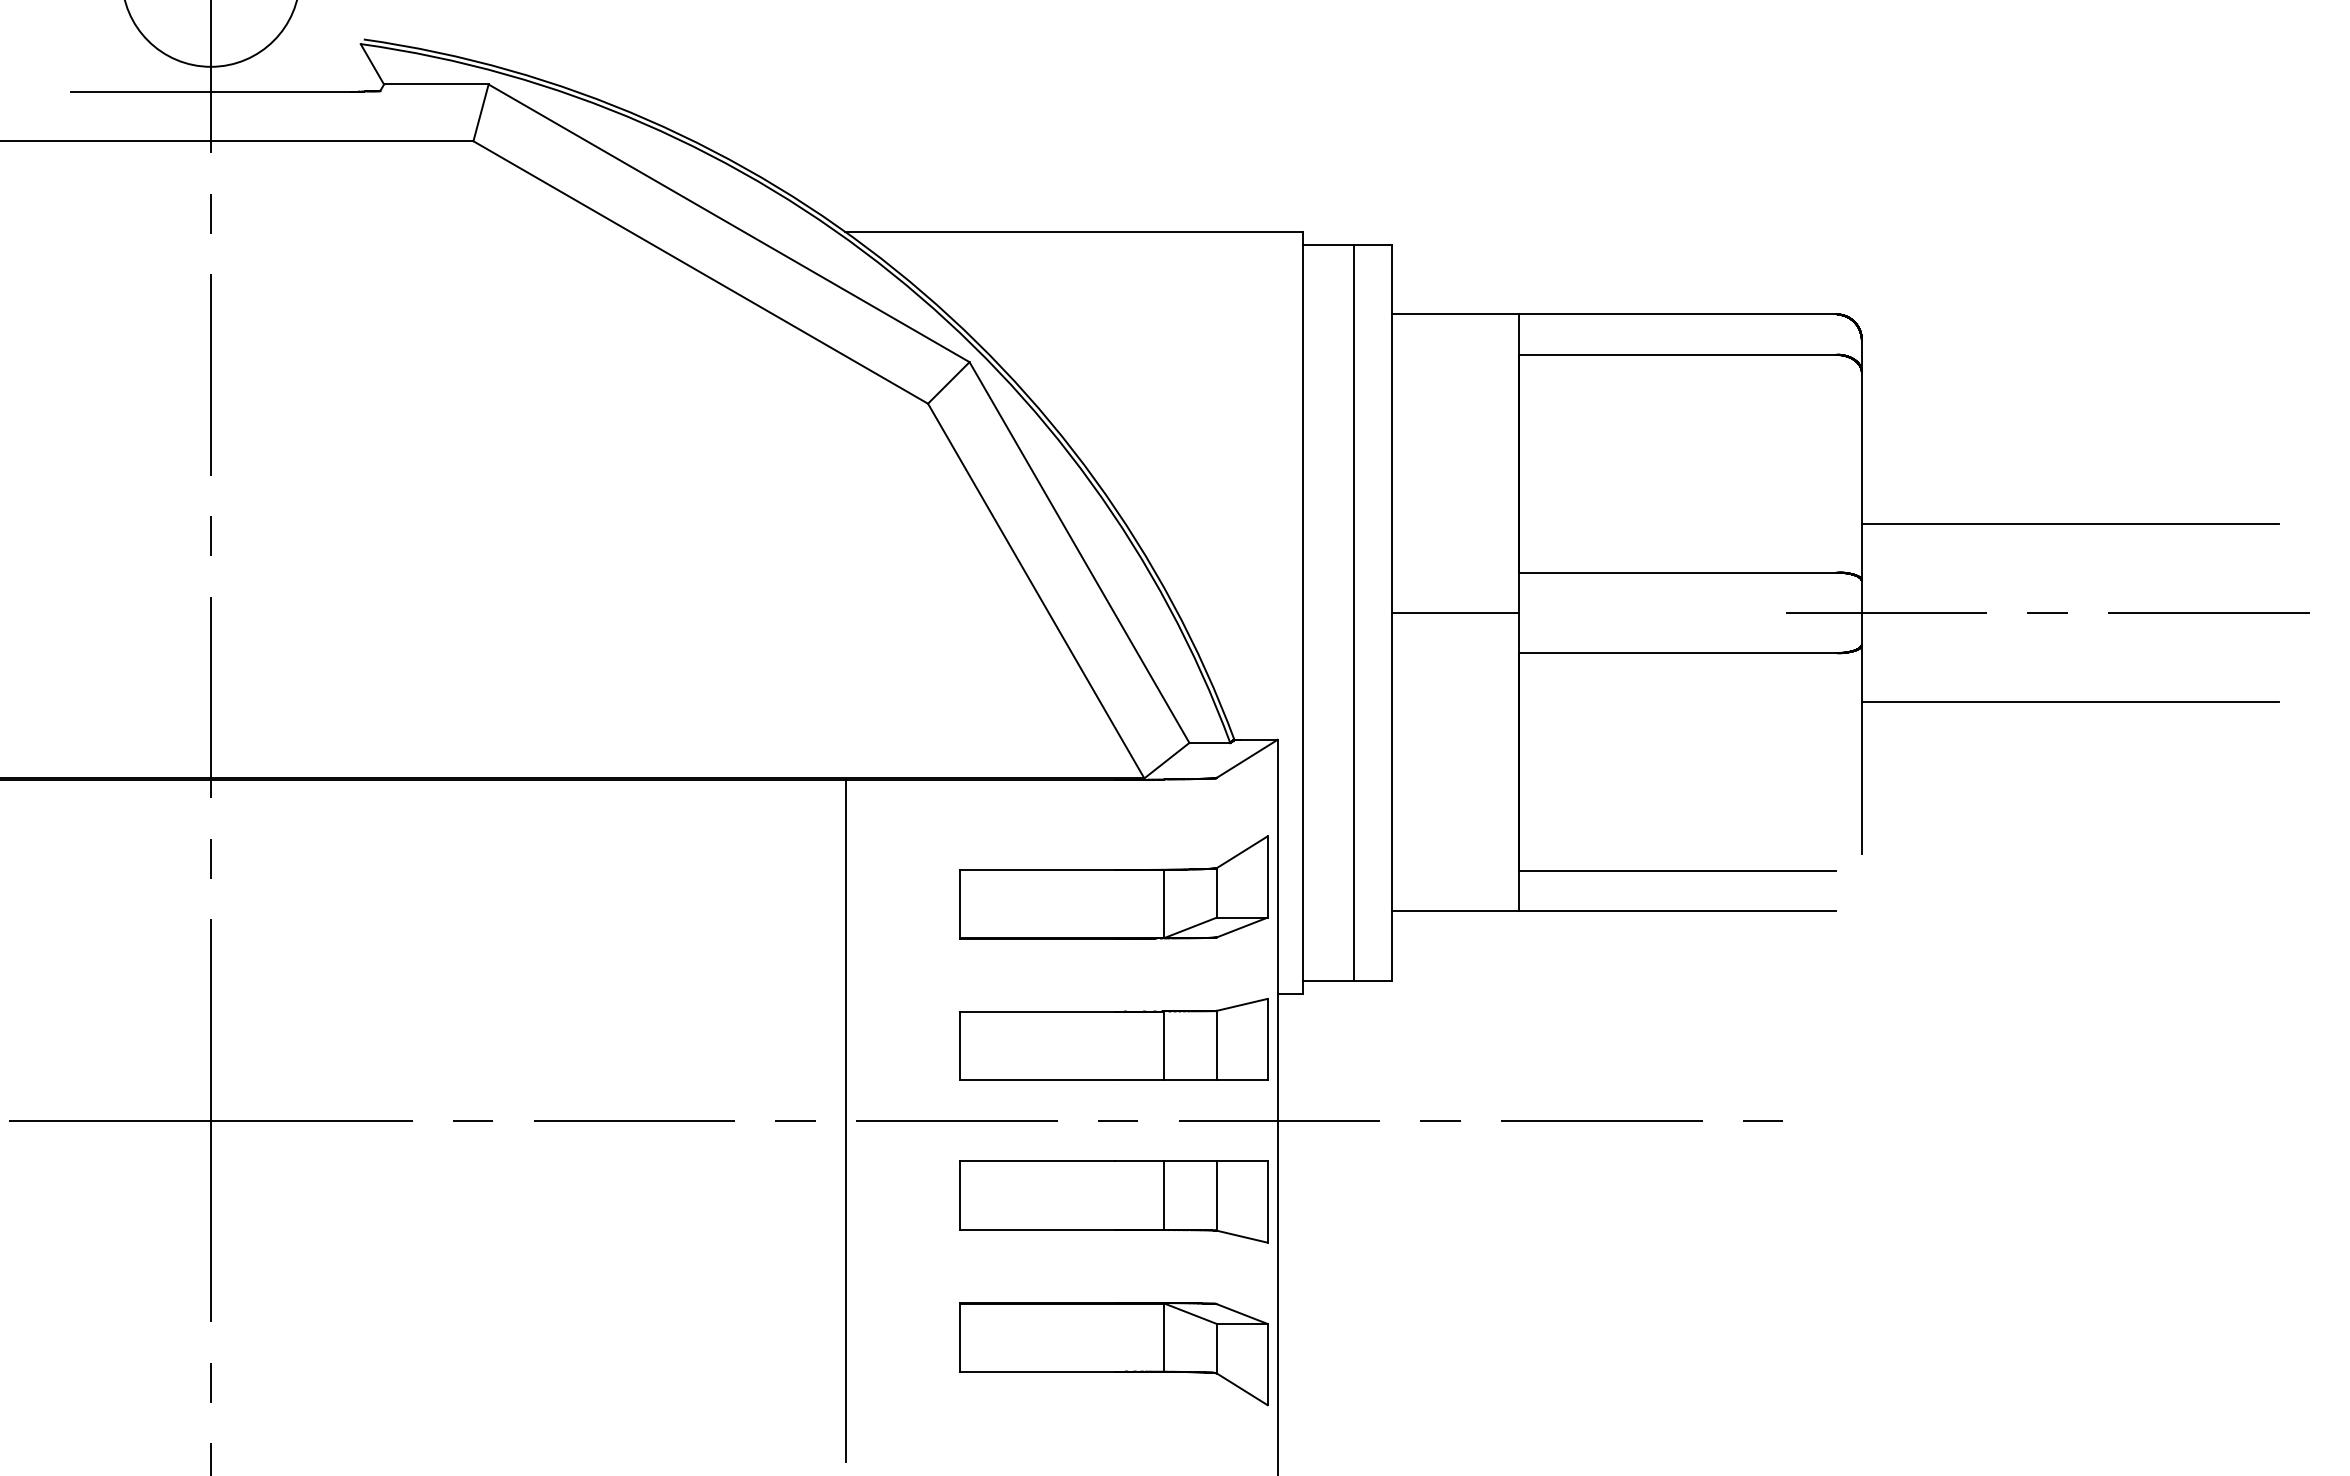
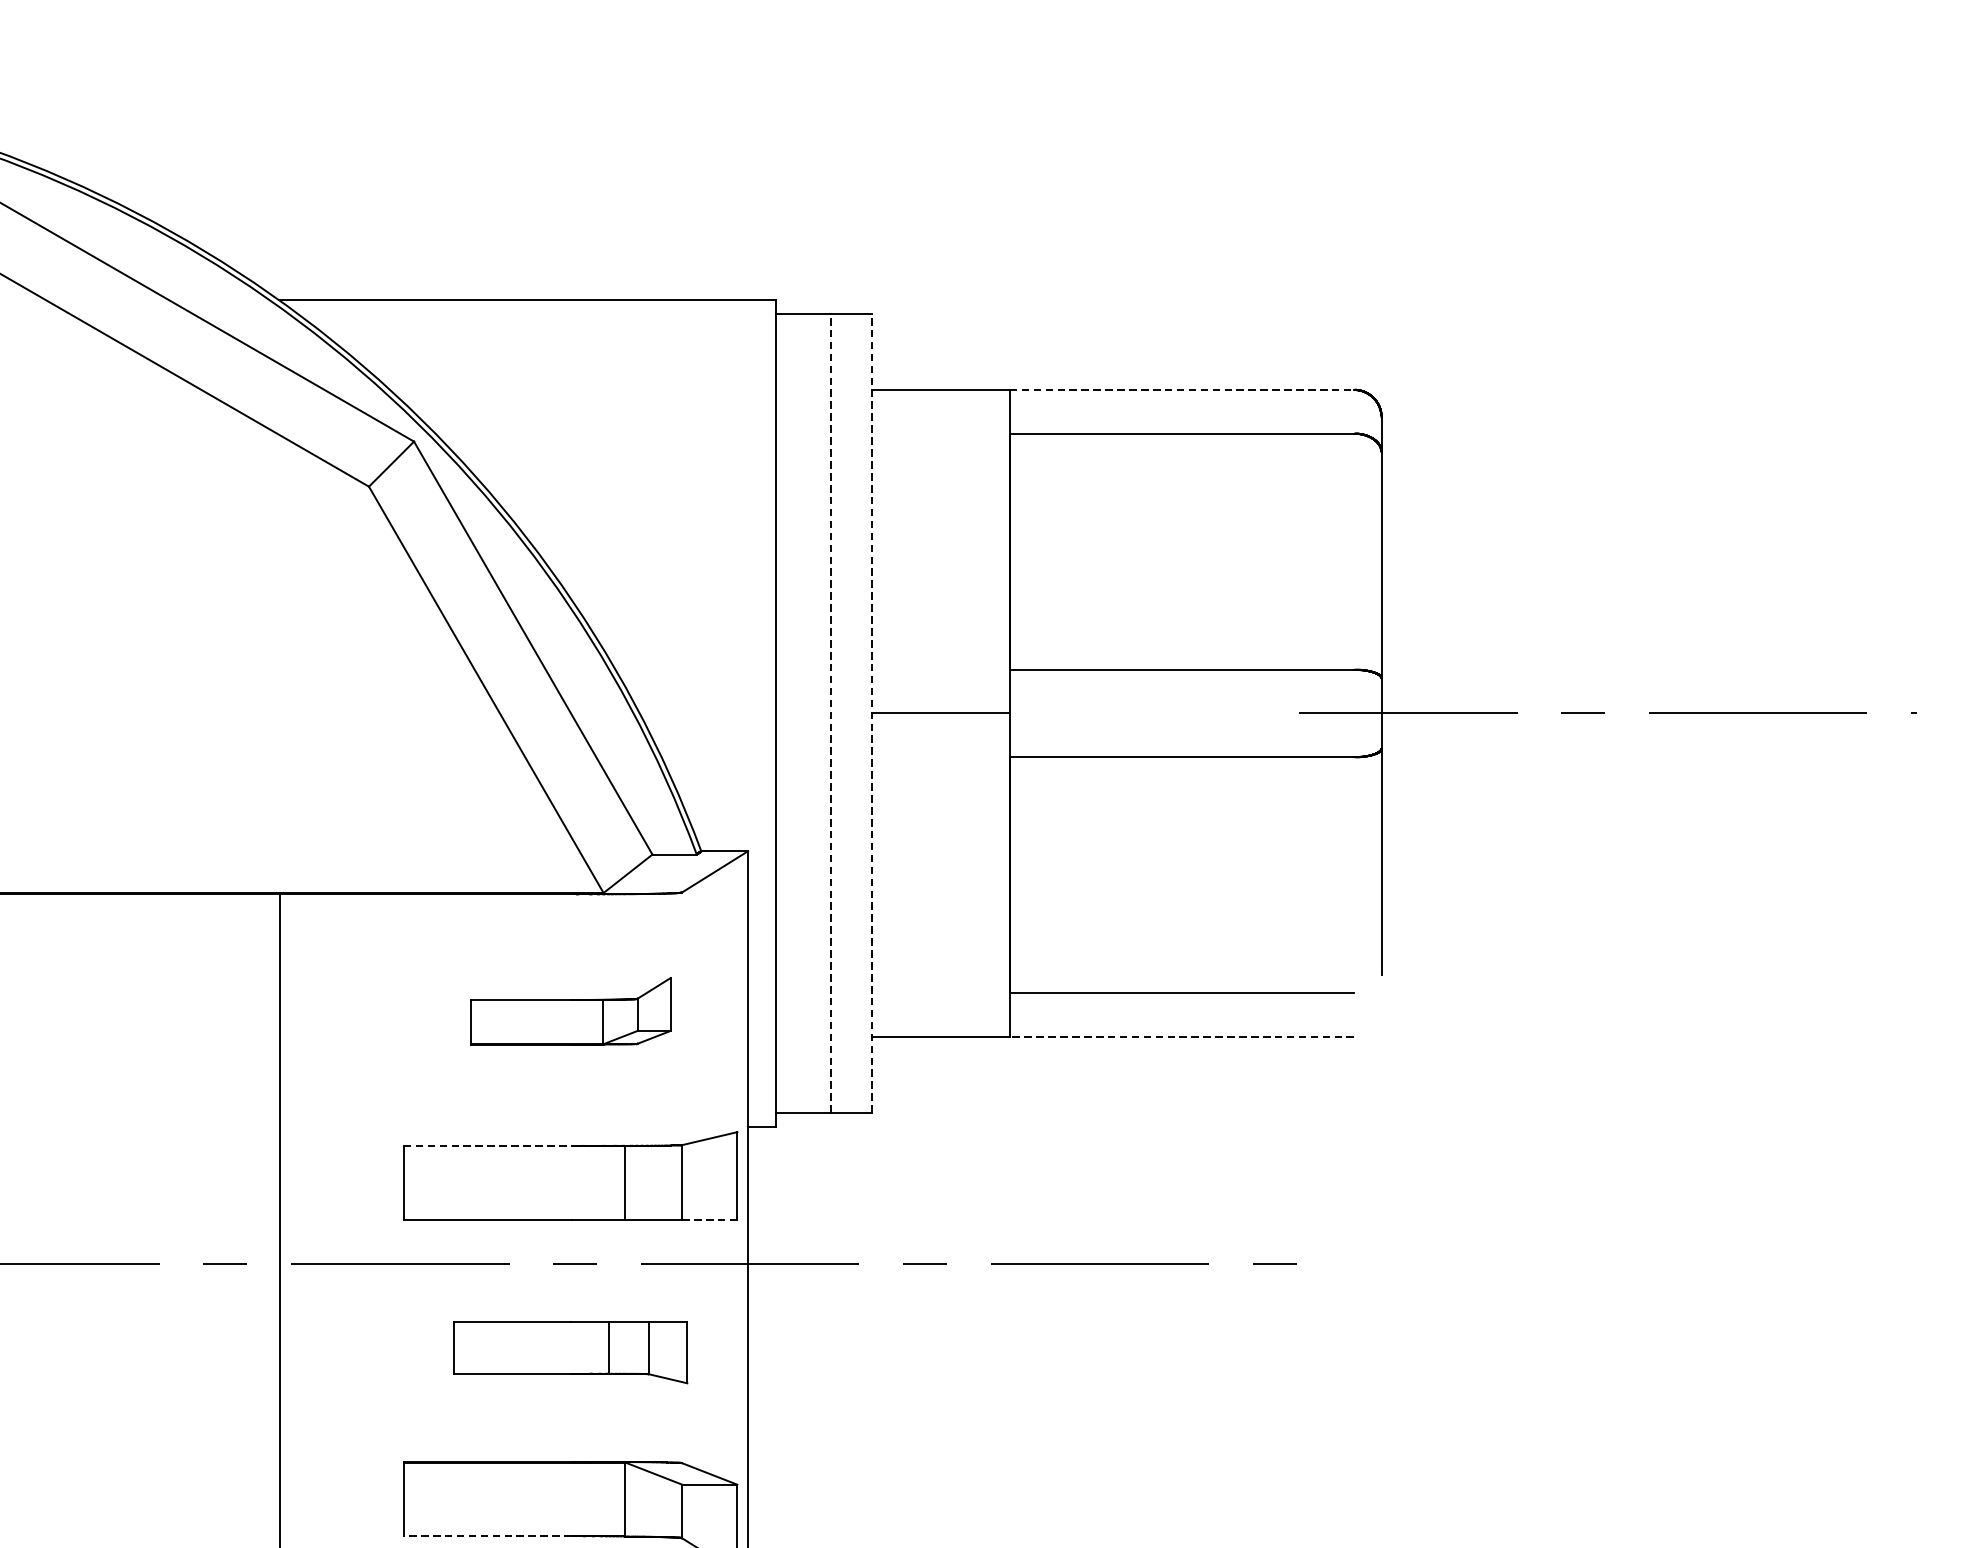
line: (1677, 314) -> (1181, 389), solid -> dashed
line: (2070, 523) -> (1608, 616), removed
line: (1353, 612) -> (830, 713), solid -> dashed
line: (1391, 612) -> (871, 713), solid -> dashed
line: (2070, 701) -> (1608, 809), removed
part: (1113, 887) -> (570, 1011), size x0.6
line: (1677, 911) -> (1181, 1037), solid -> dashed
line: (1038, 1011) -> (488, 1145), solid -> dashed
line: (1242, 1080) -> (710, 1220), solid -> dashed
part: (1113, 1201) -> (570, 1351), size x0.7
line: (1037, 1371) -> (487, 1536), solid -> dashed

